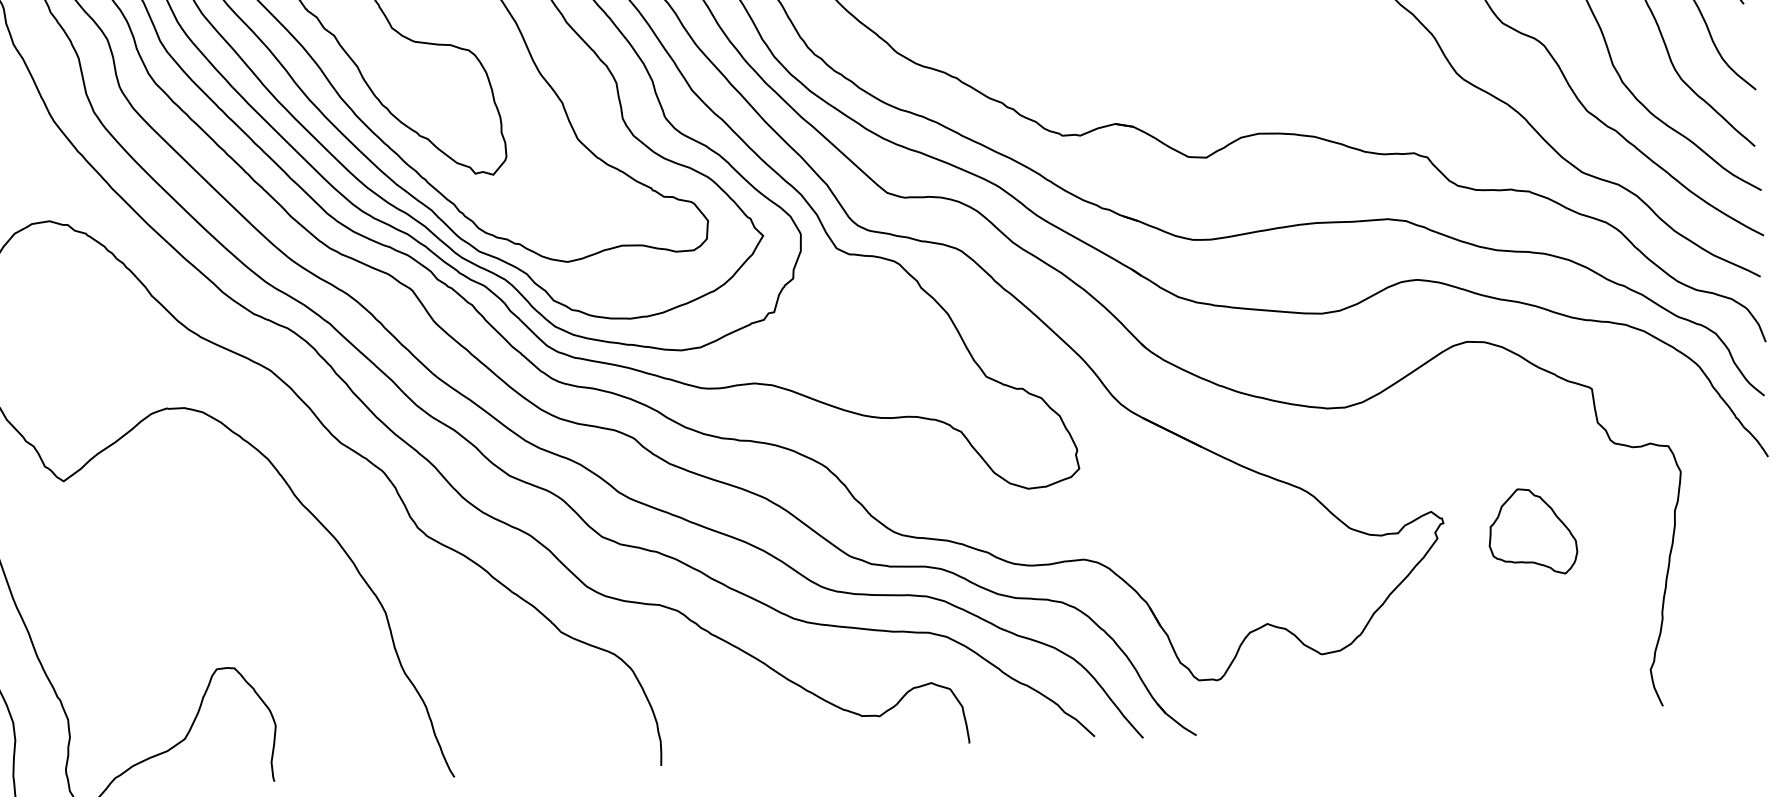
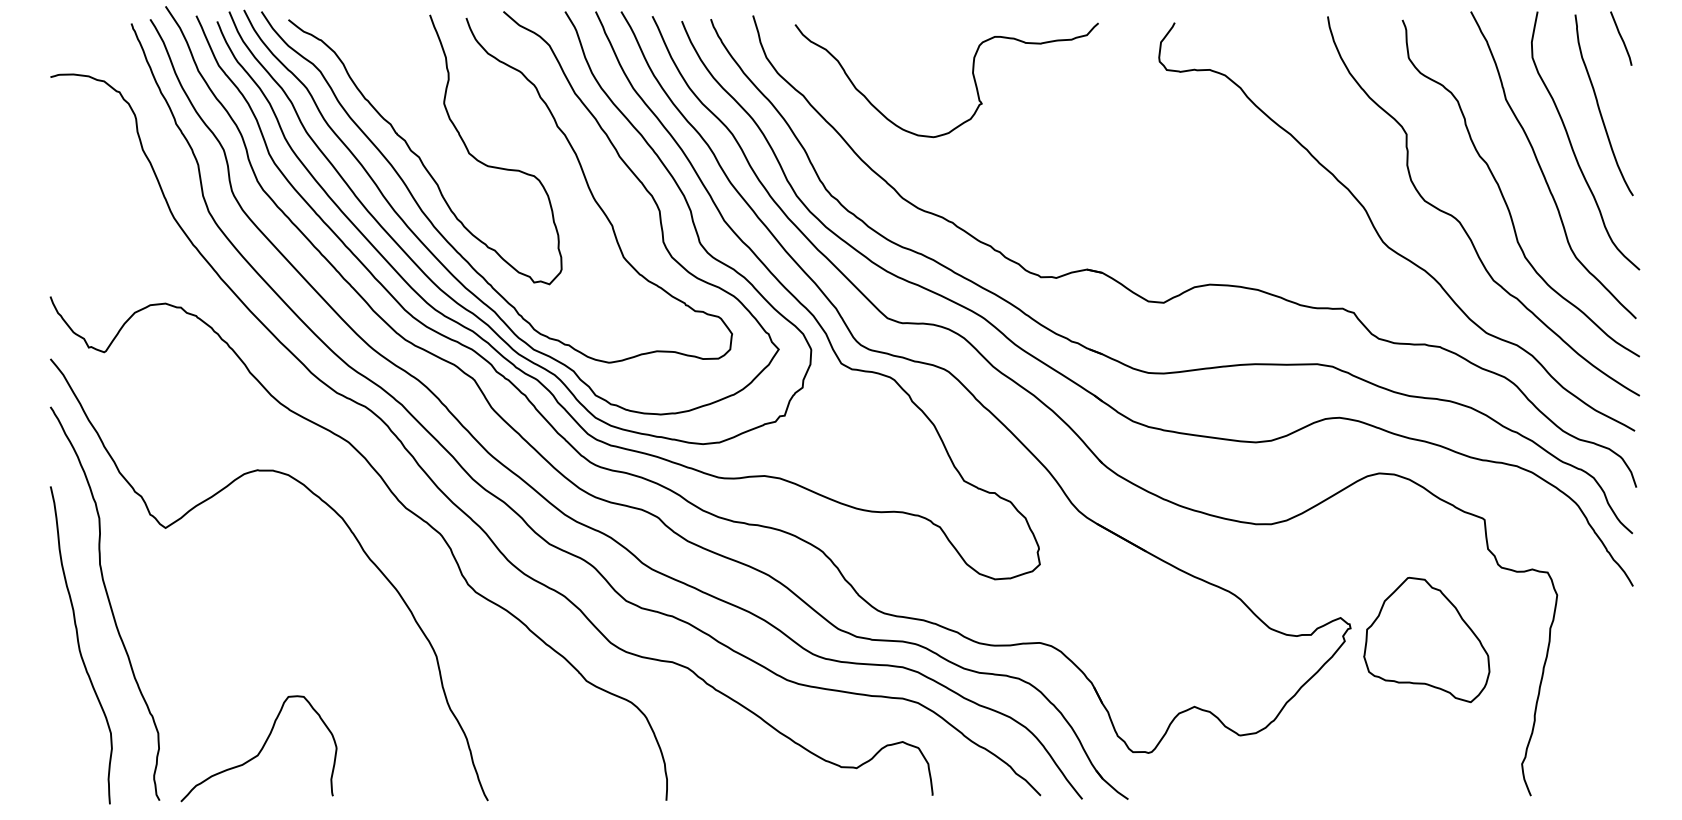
part: (1532, 531) -> (1426, 639), size x1.67

